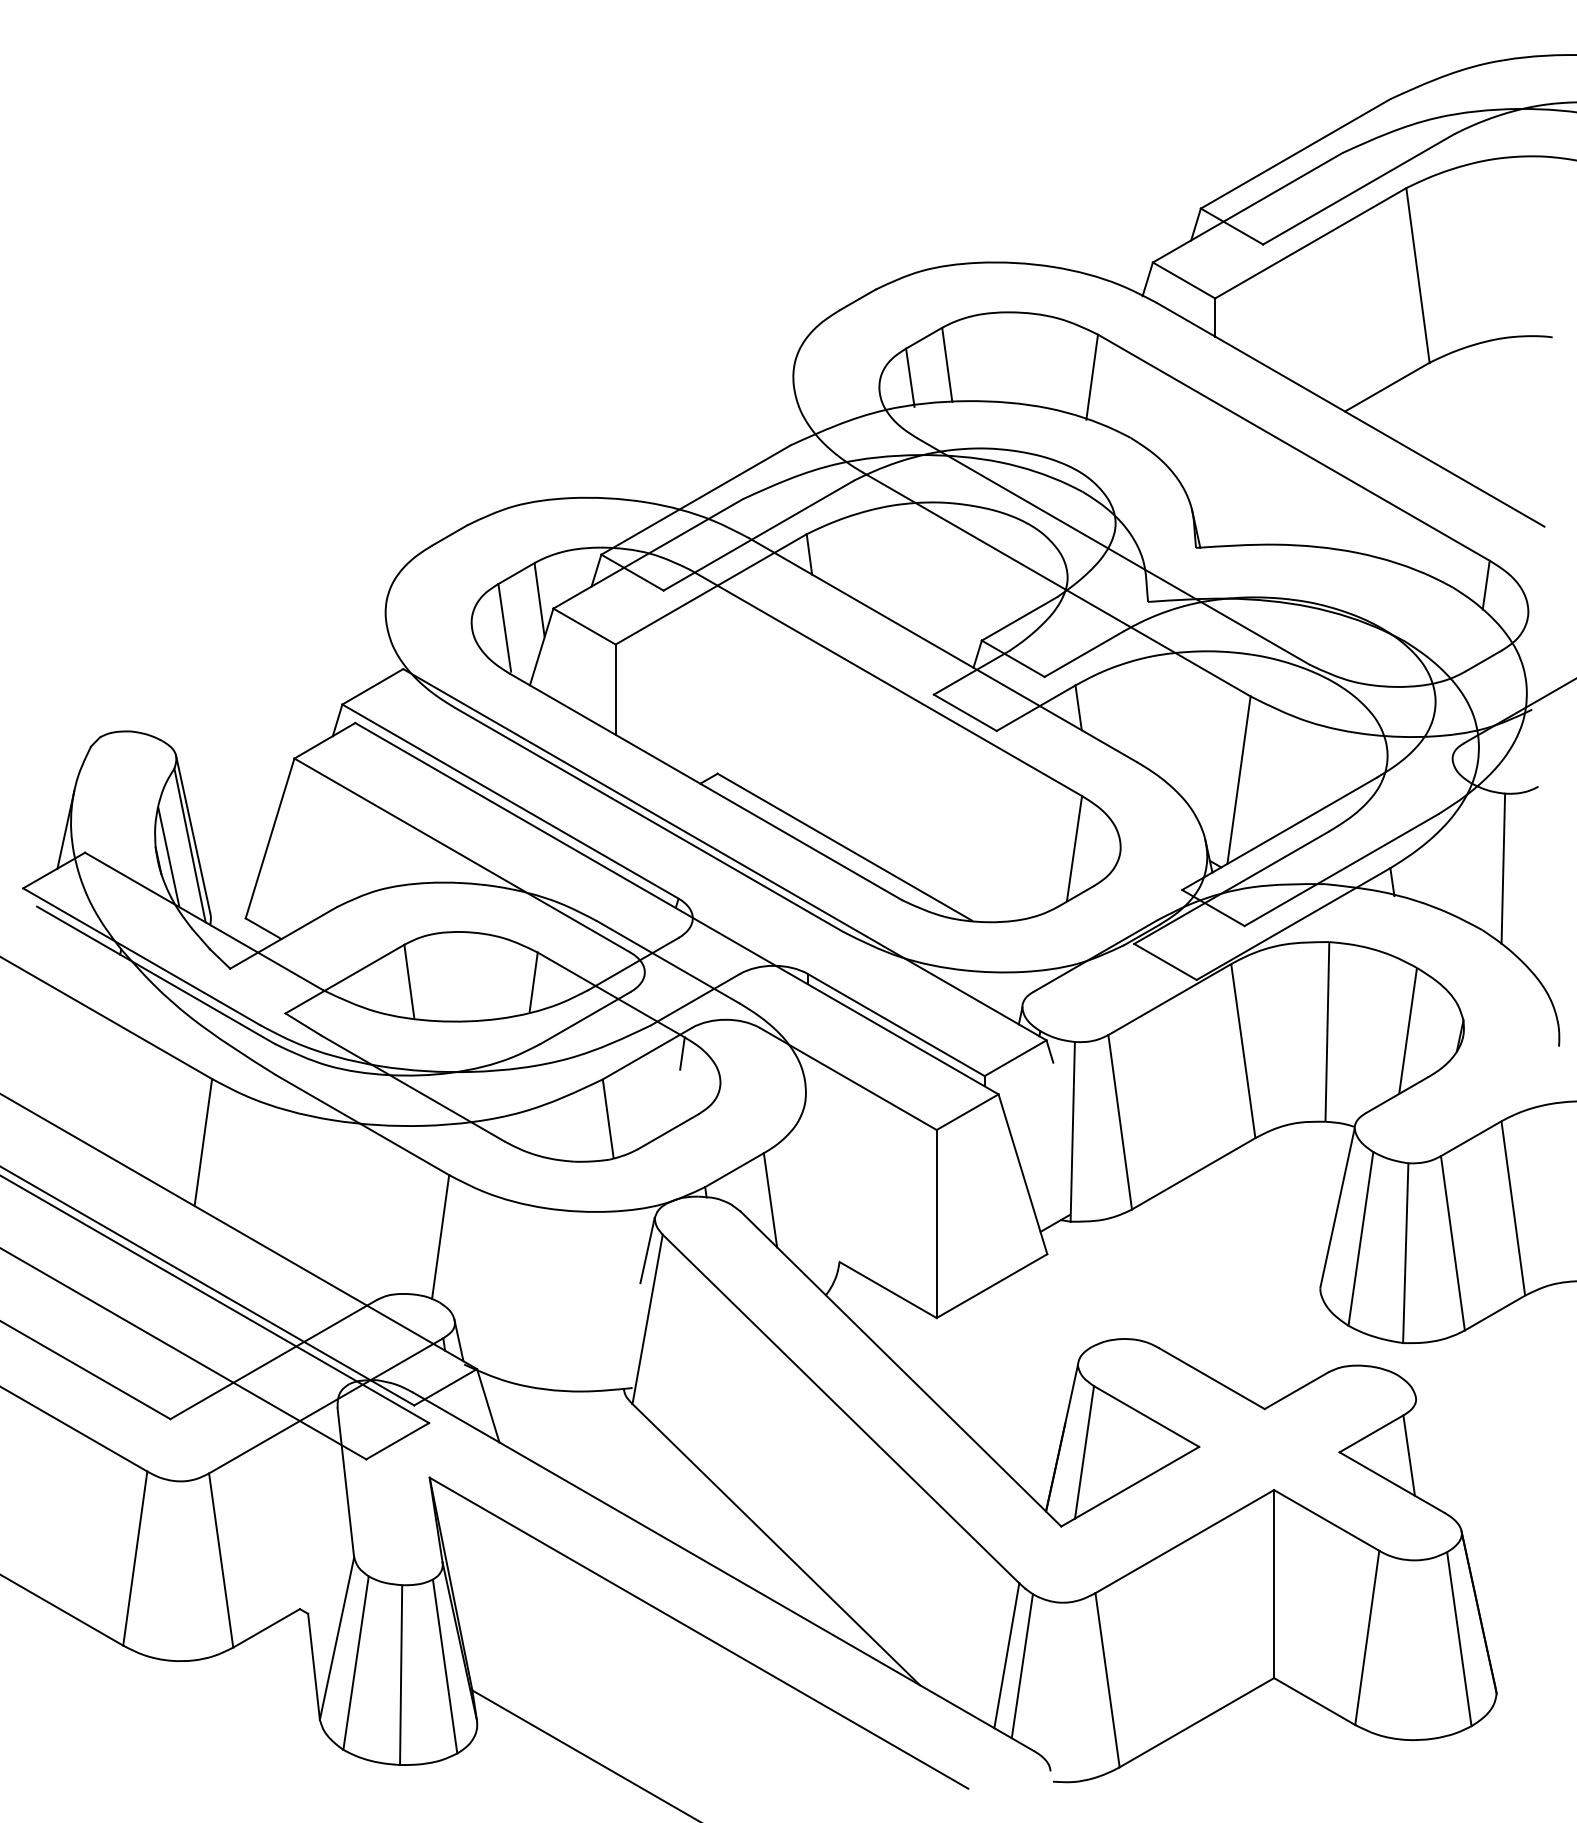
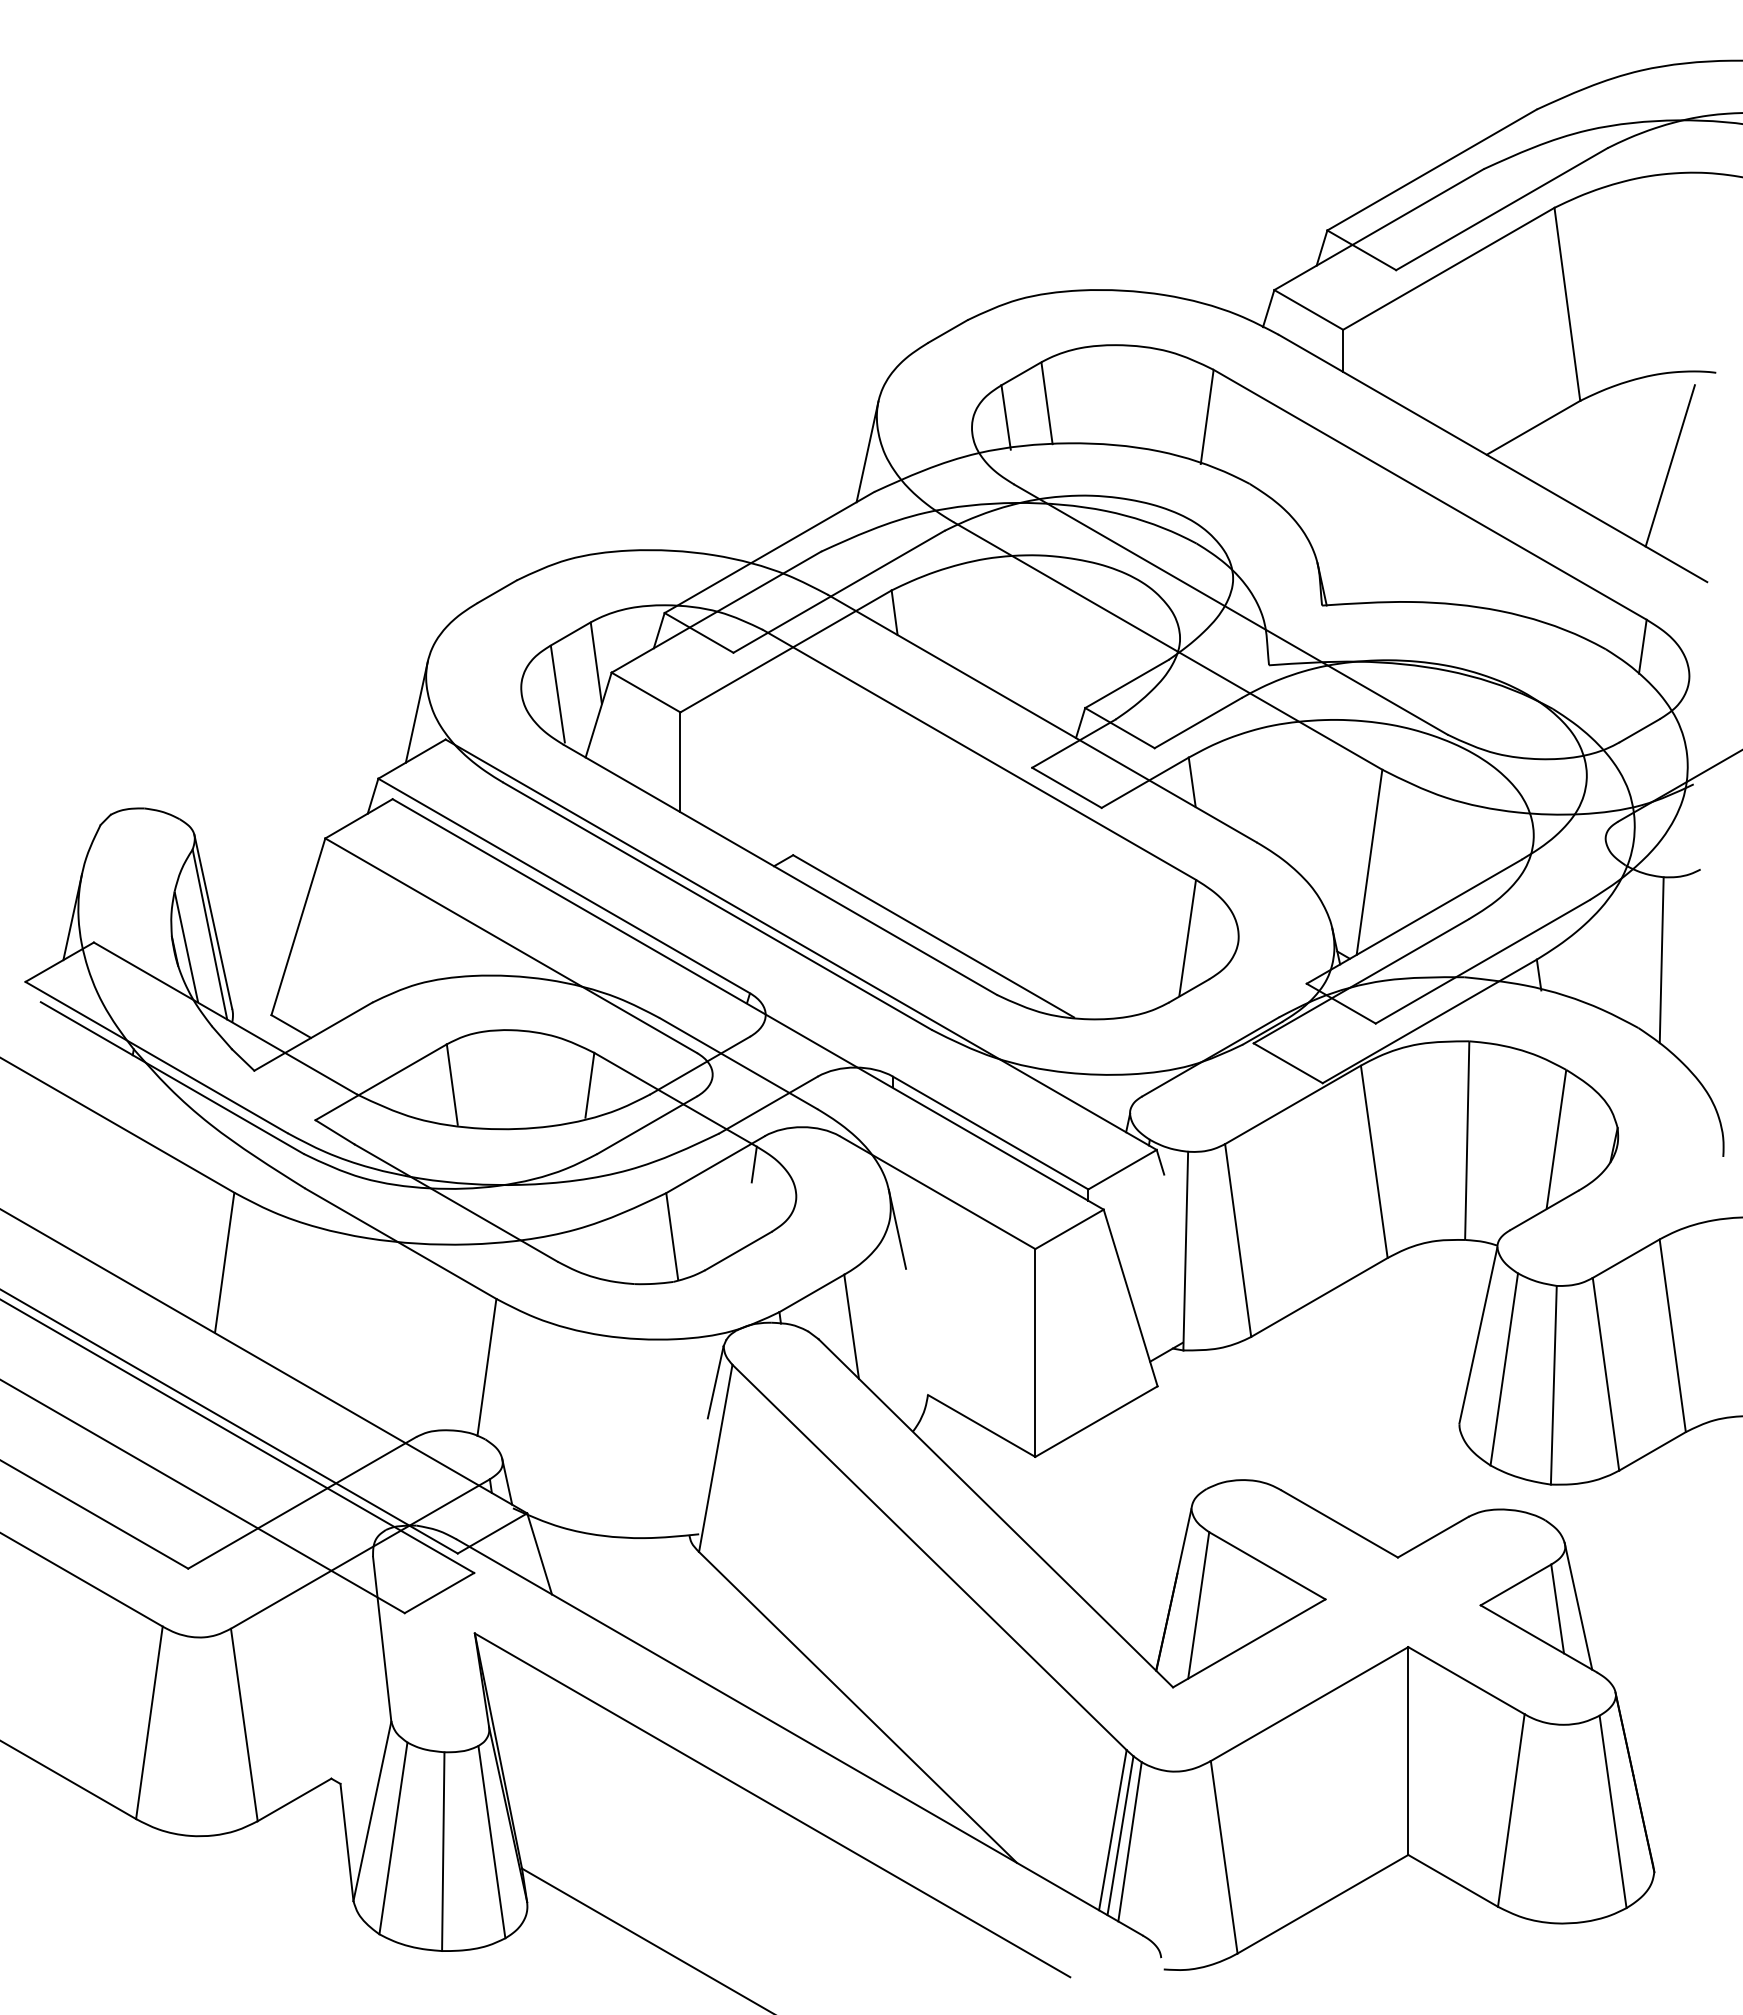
line: (784, 408) -> (867, 451), added
line: (1510, 421) -> (1669, 465), added
line: (376, 643) -> (416, 711), added
line: (812, 1111) -> (897, 1228), added
line: (1428, 1452) -> (1578, 1605), added
line: (1013, 1660) -> (1120, 1835), added

